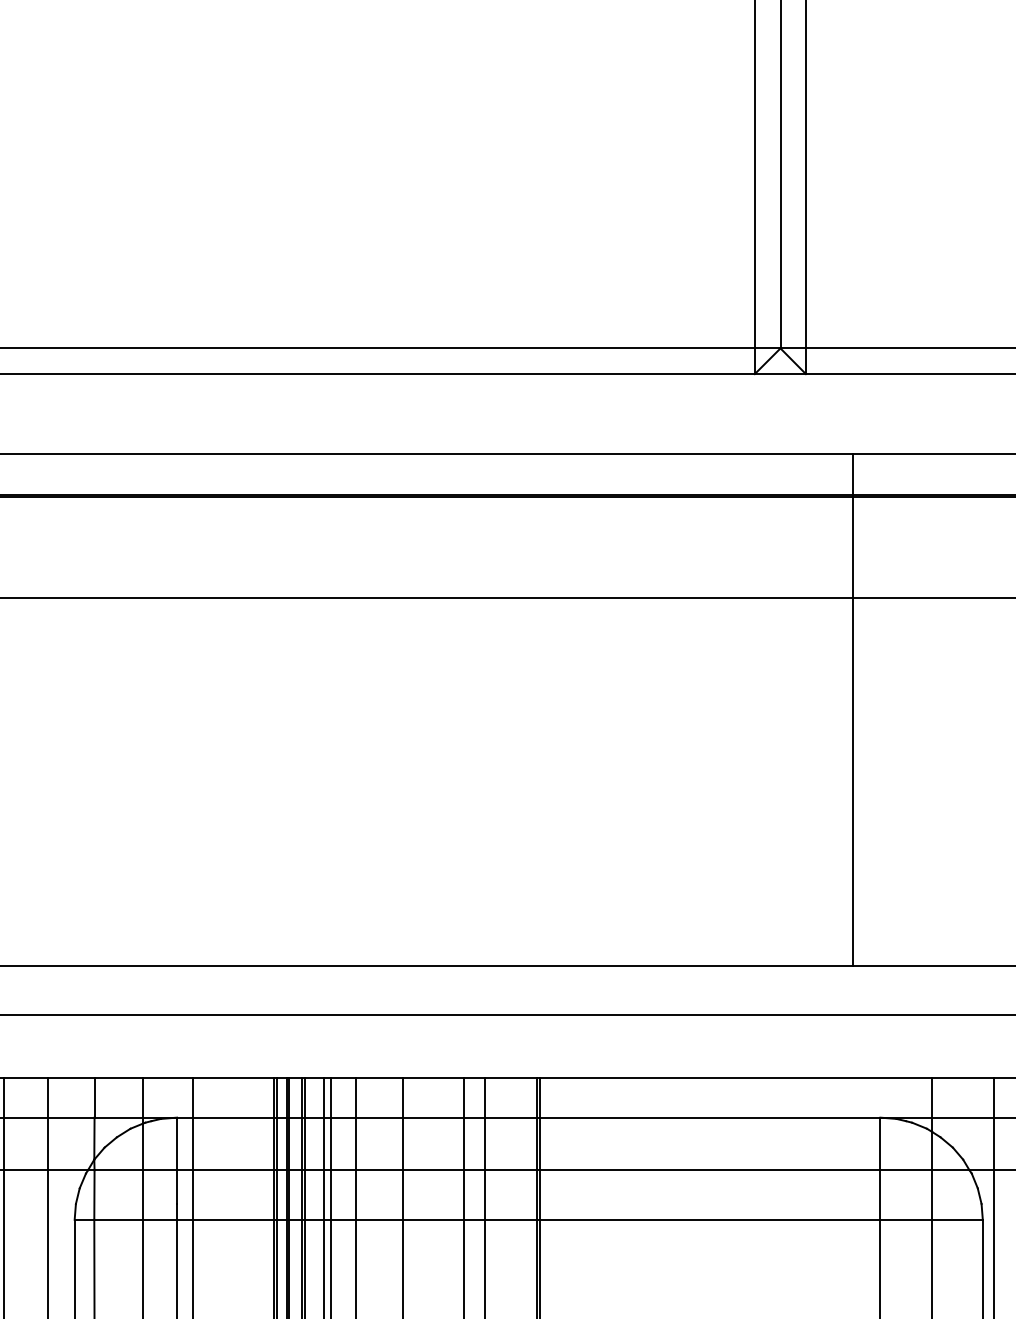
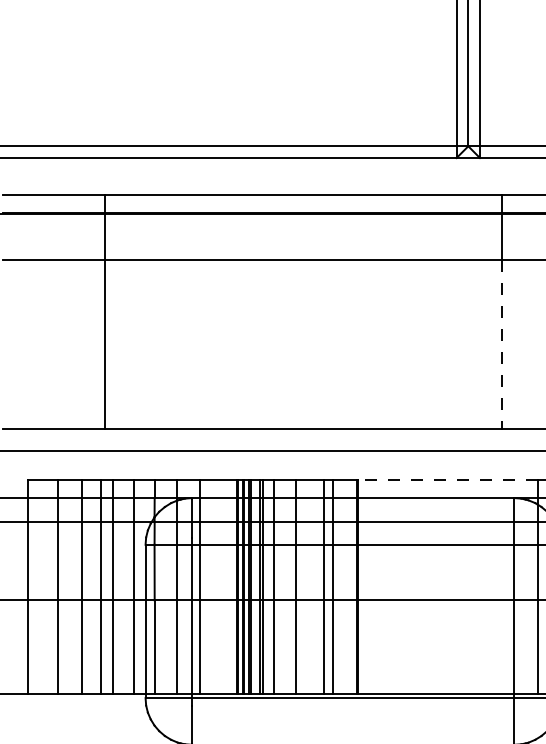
line: (853, 781) -> (501, 344), solid -> dashed
line: (737, 1079) -> (448, 480), solid -> dashed

